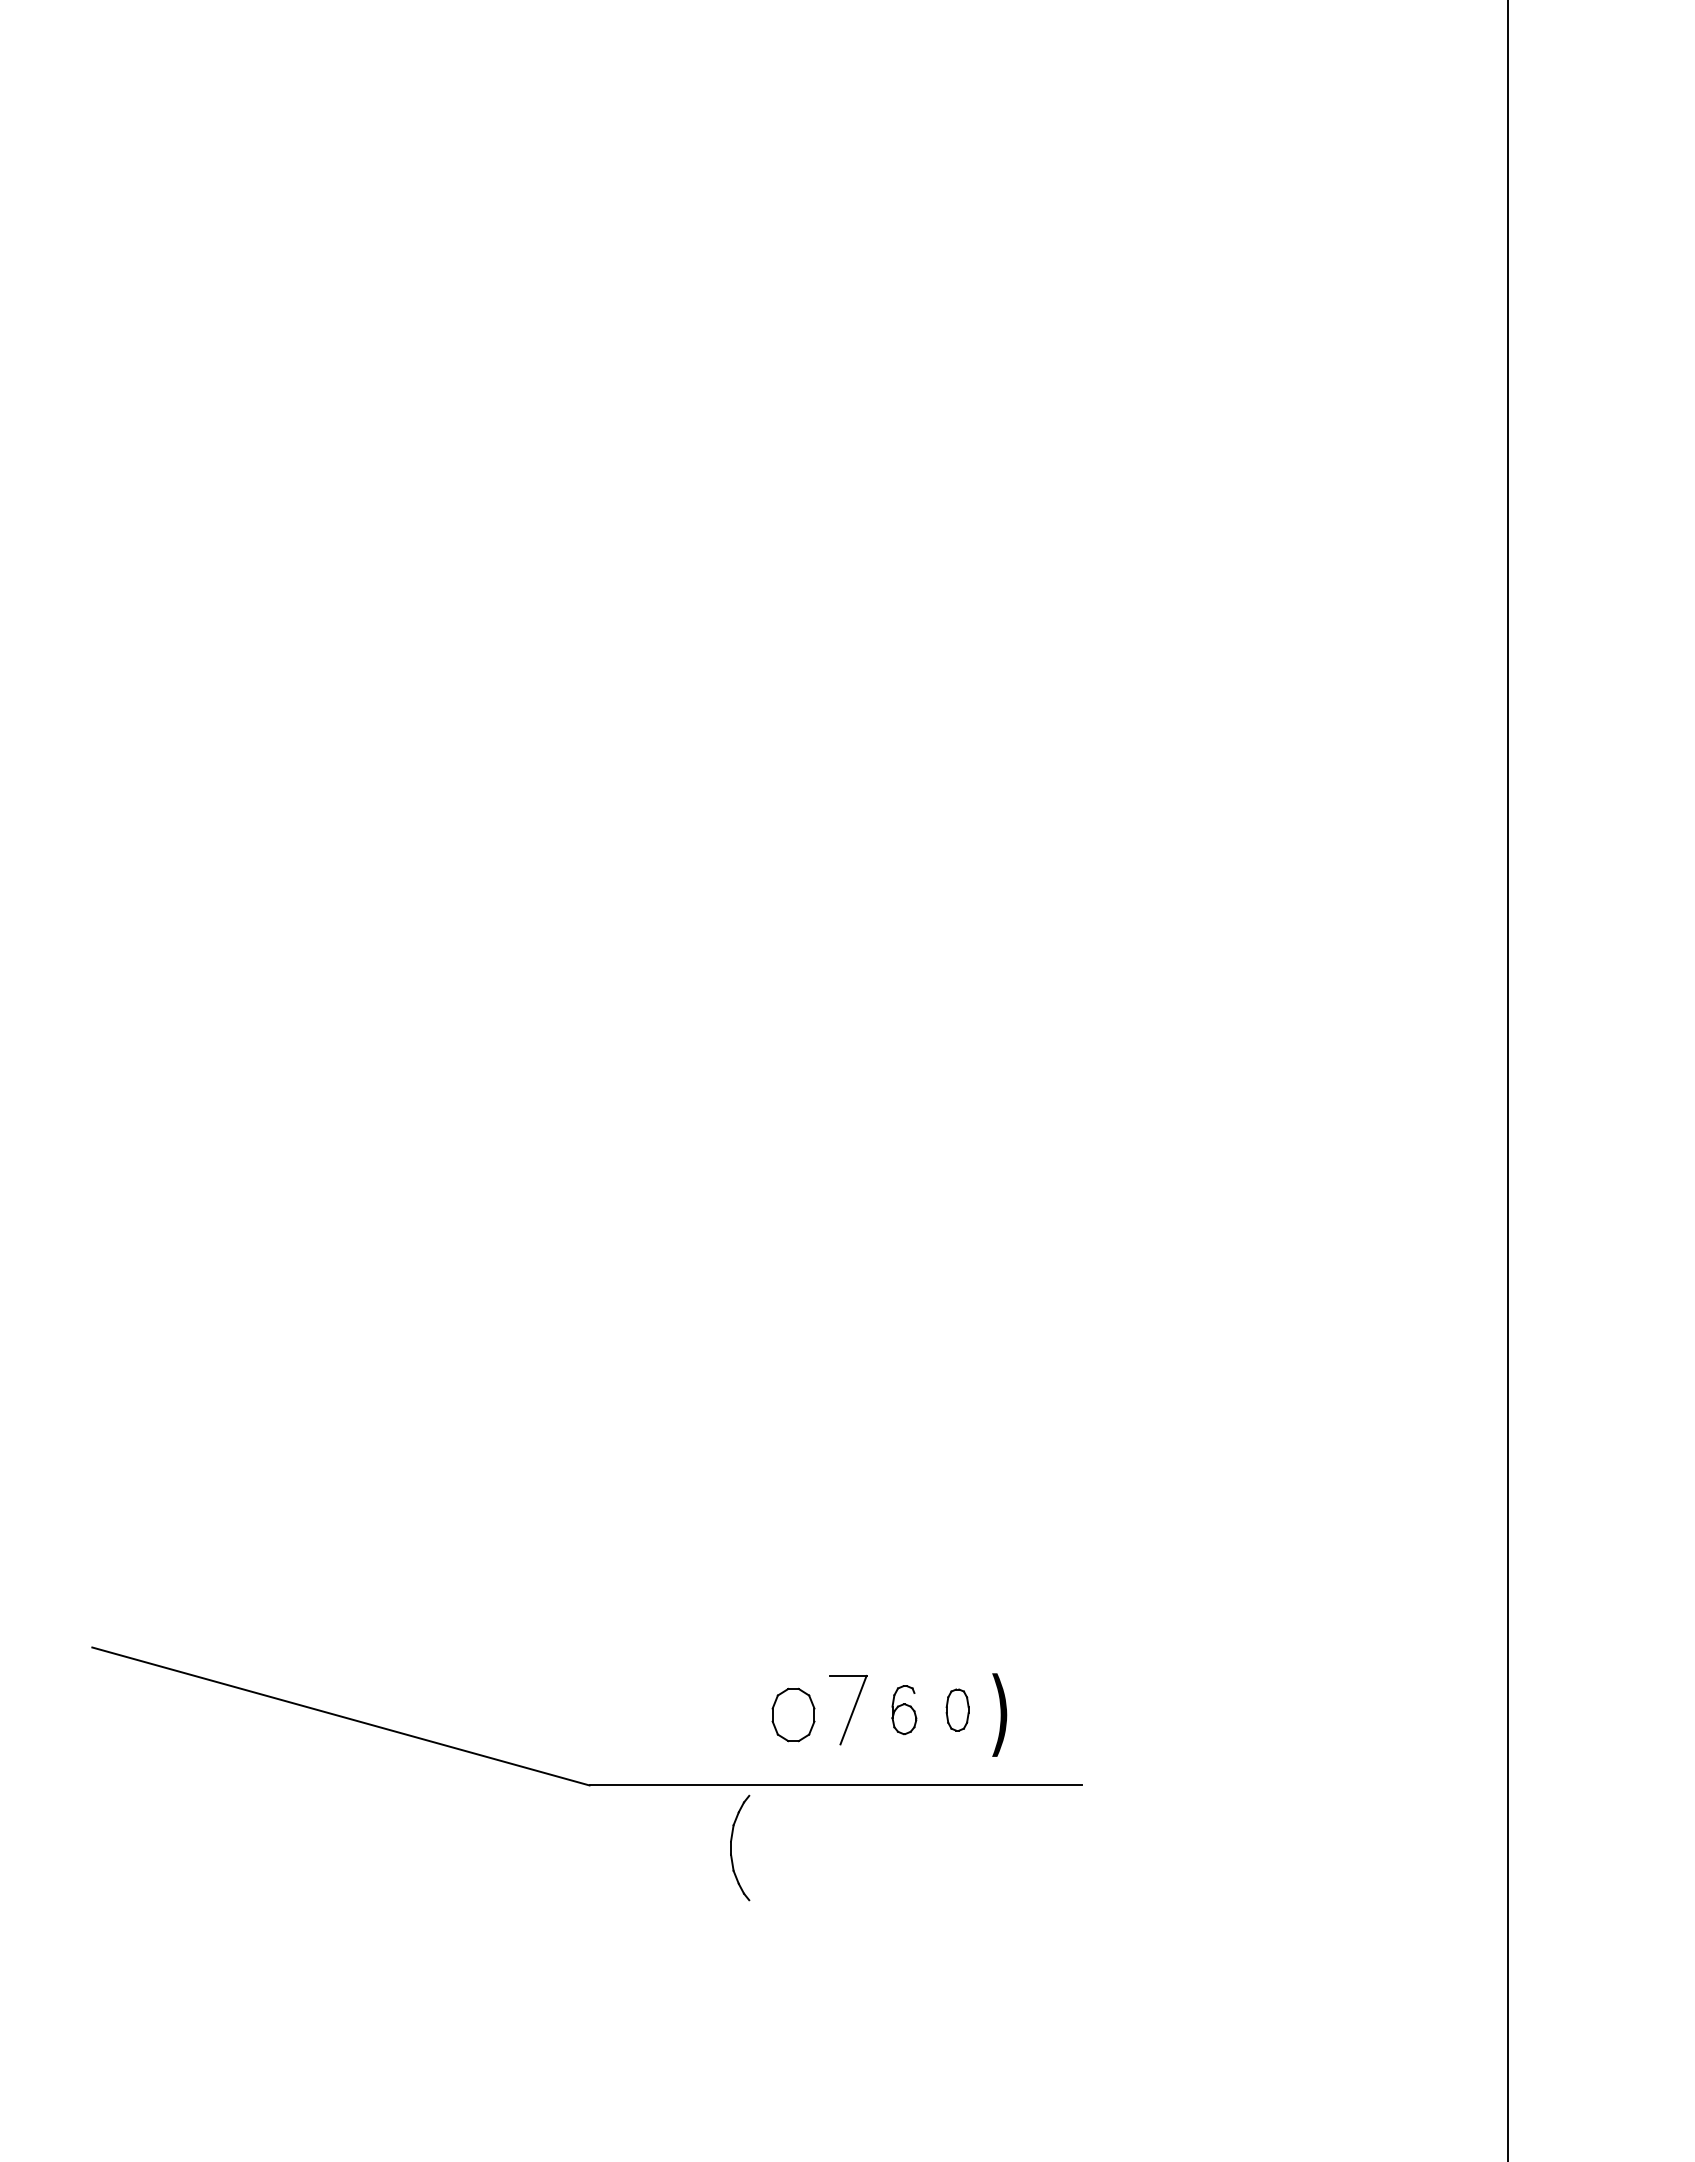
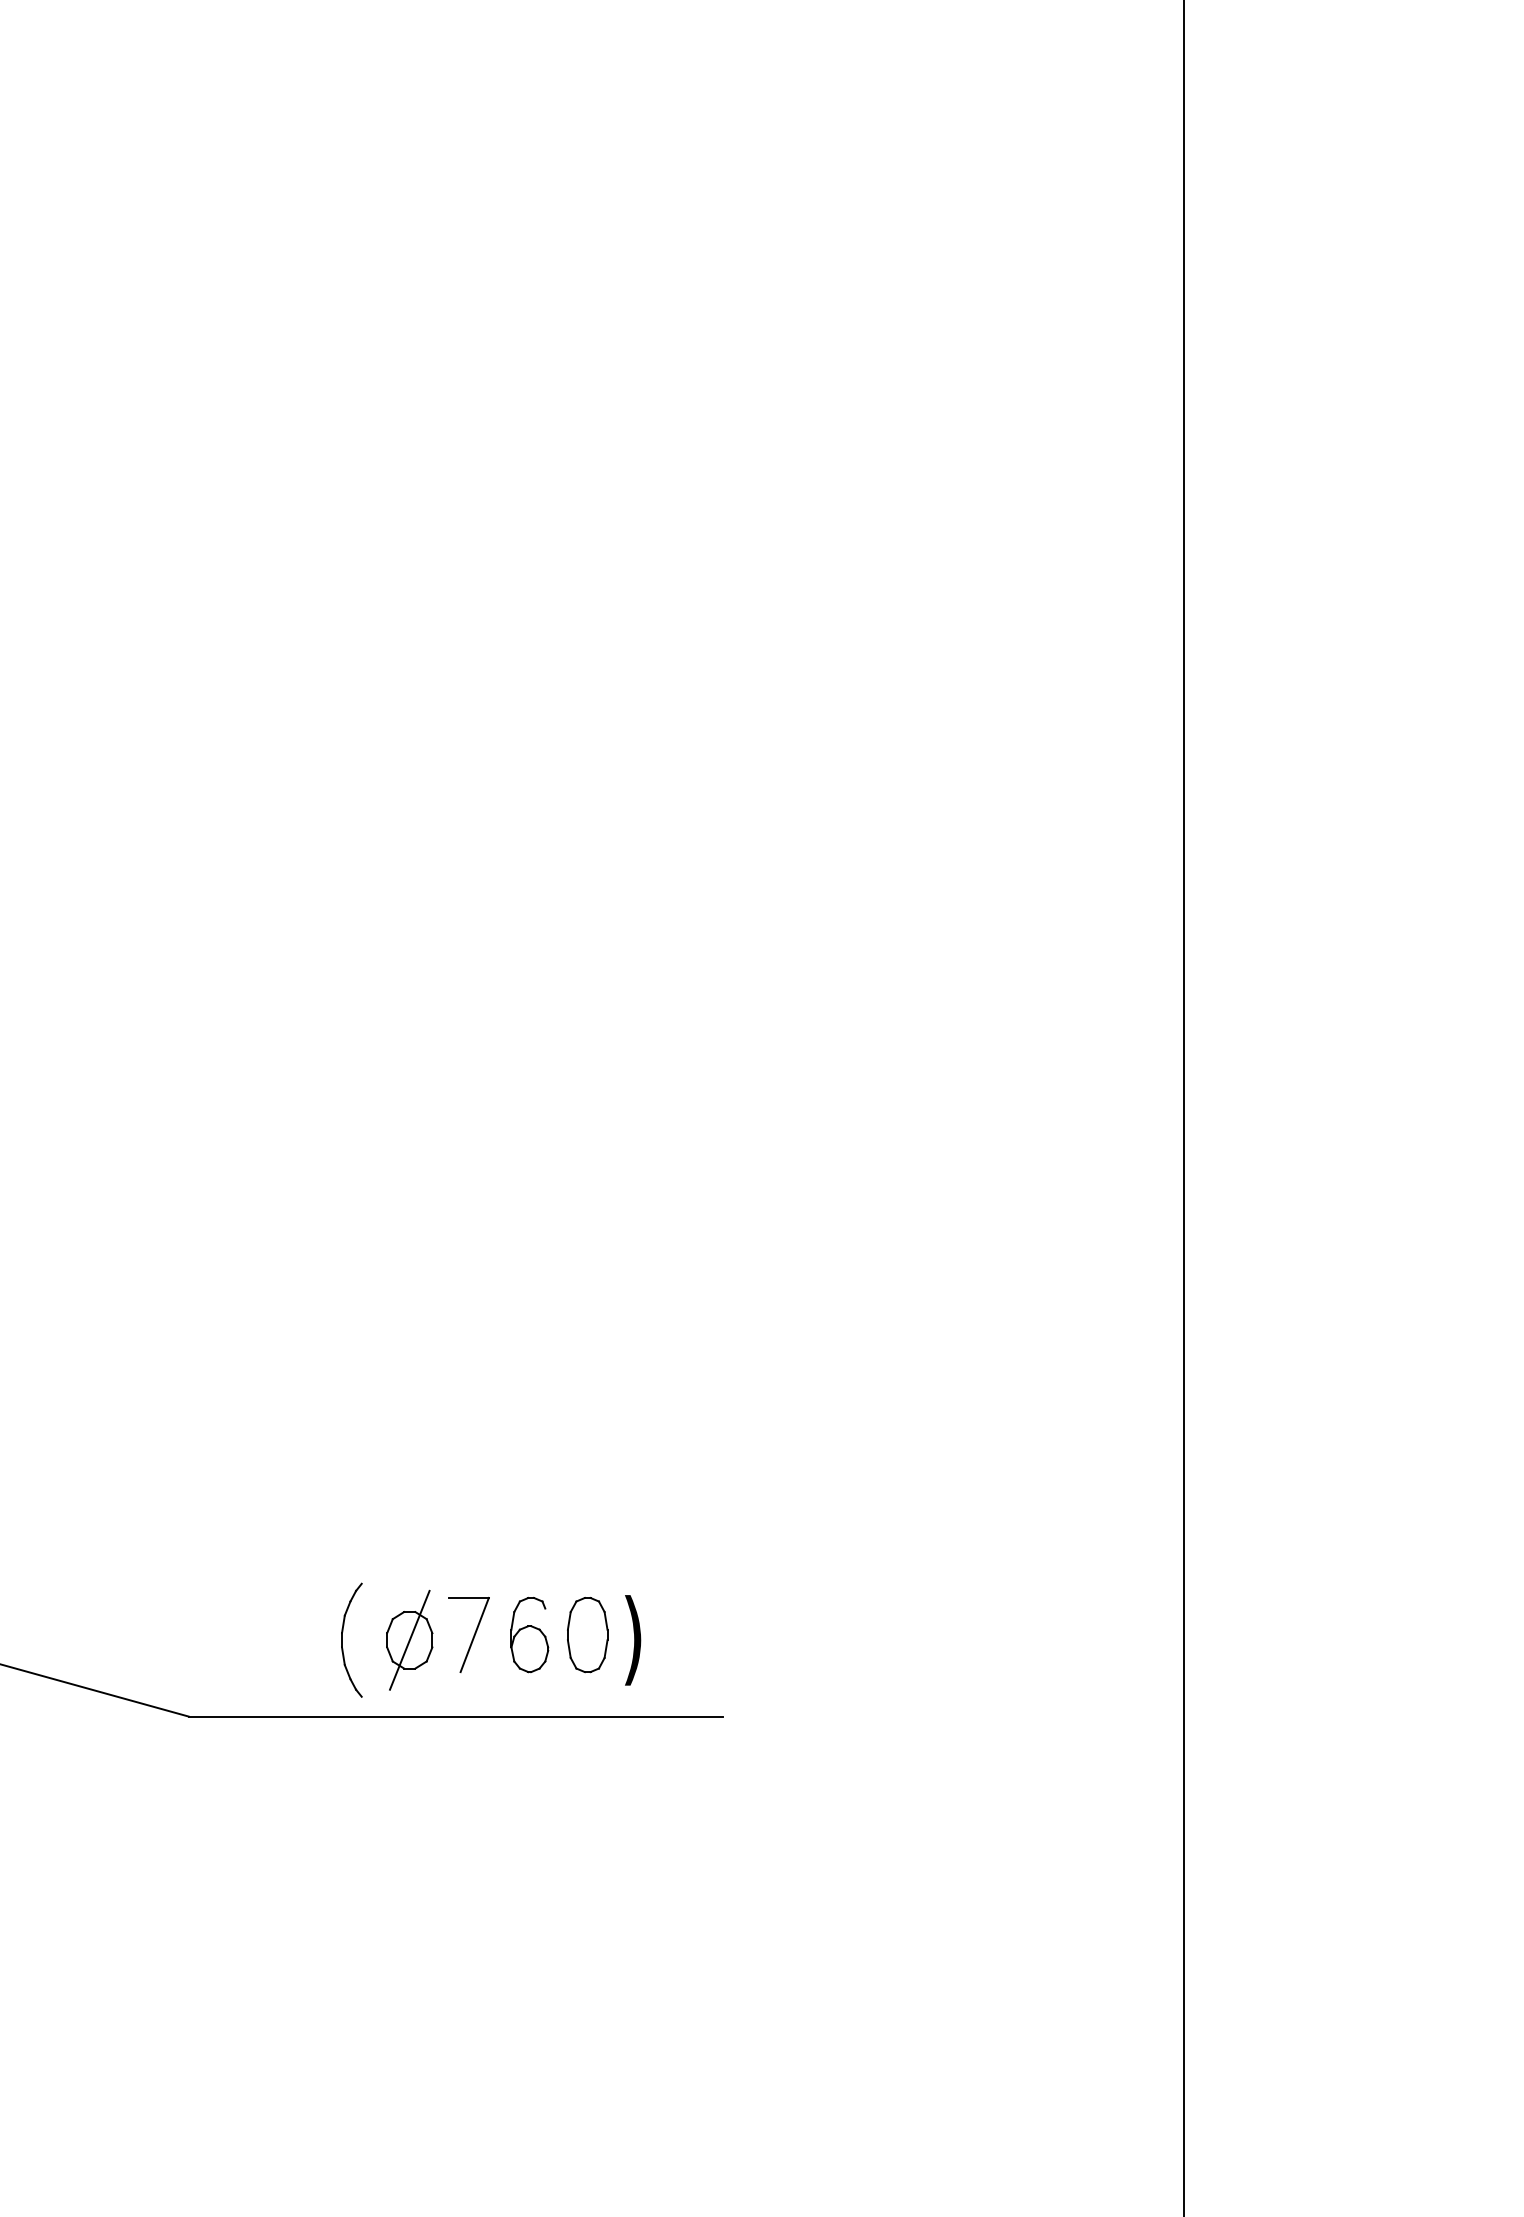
part: (904, 1709) -> (529, 1634), size x1.43
part: (957, 1709) -> (587, 1634), size x1.67
line: (793, 1714) -> (409, 1639), added
part: (731, 1847) -> (342, 1639), moved

